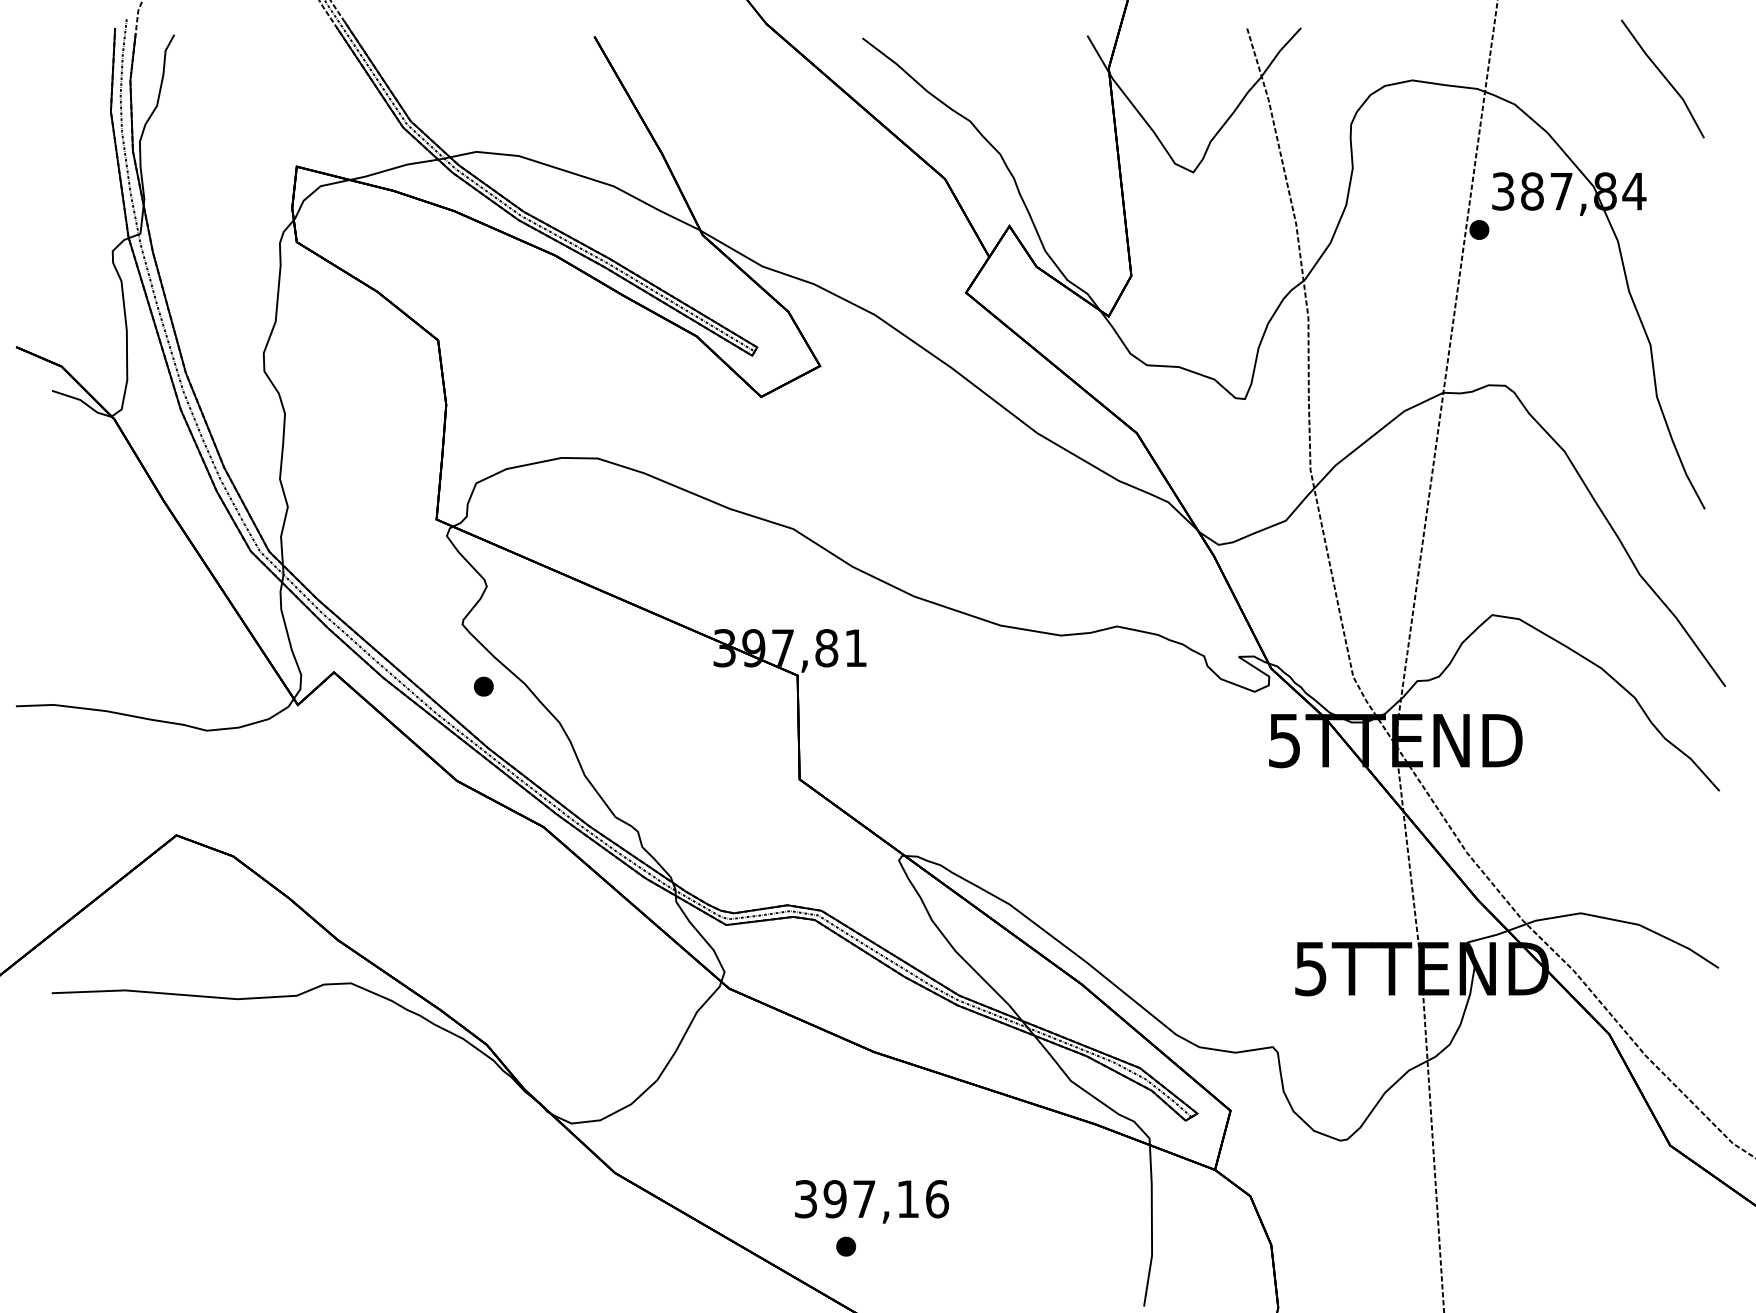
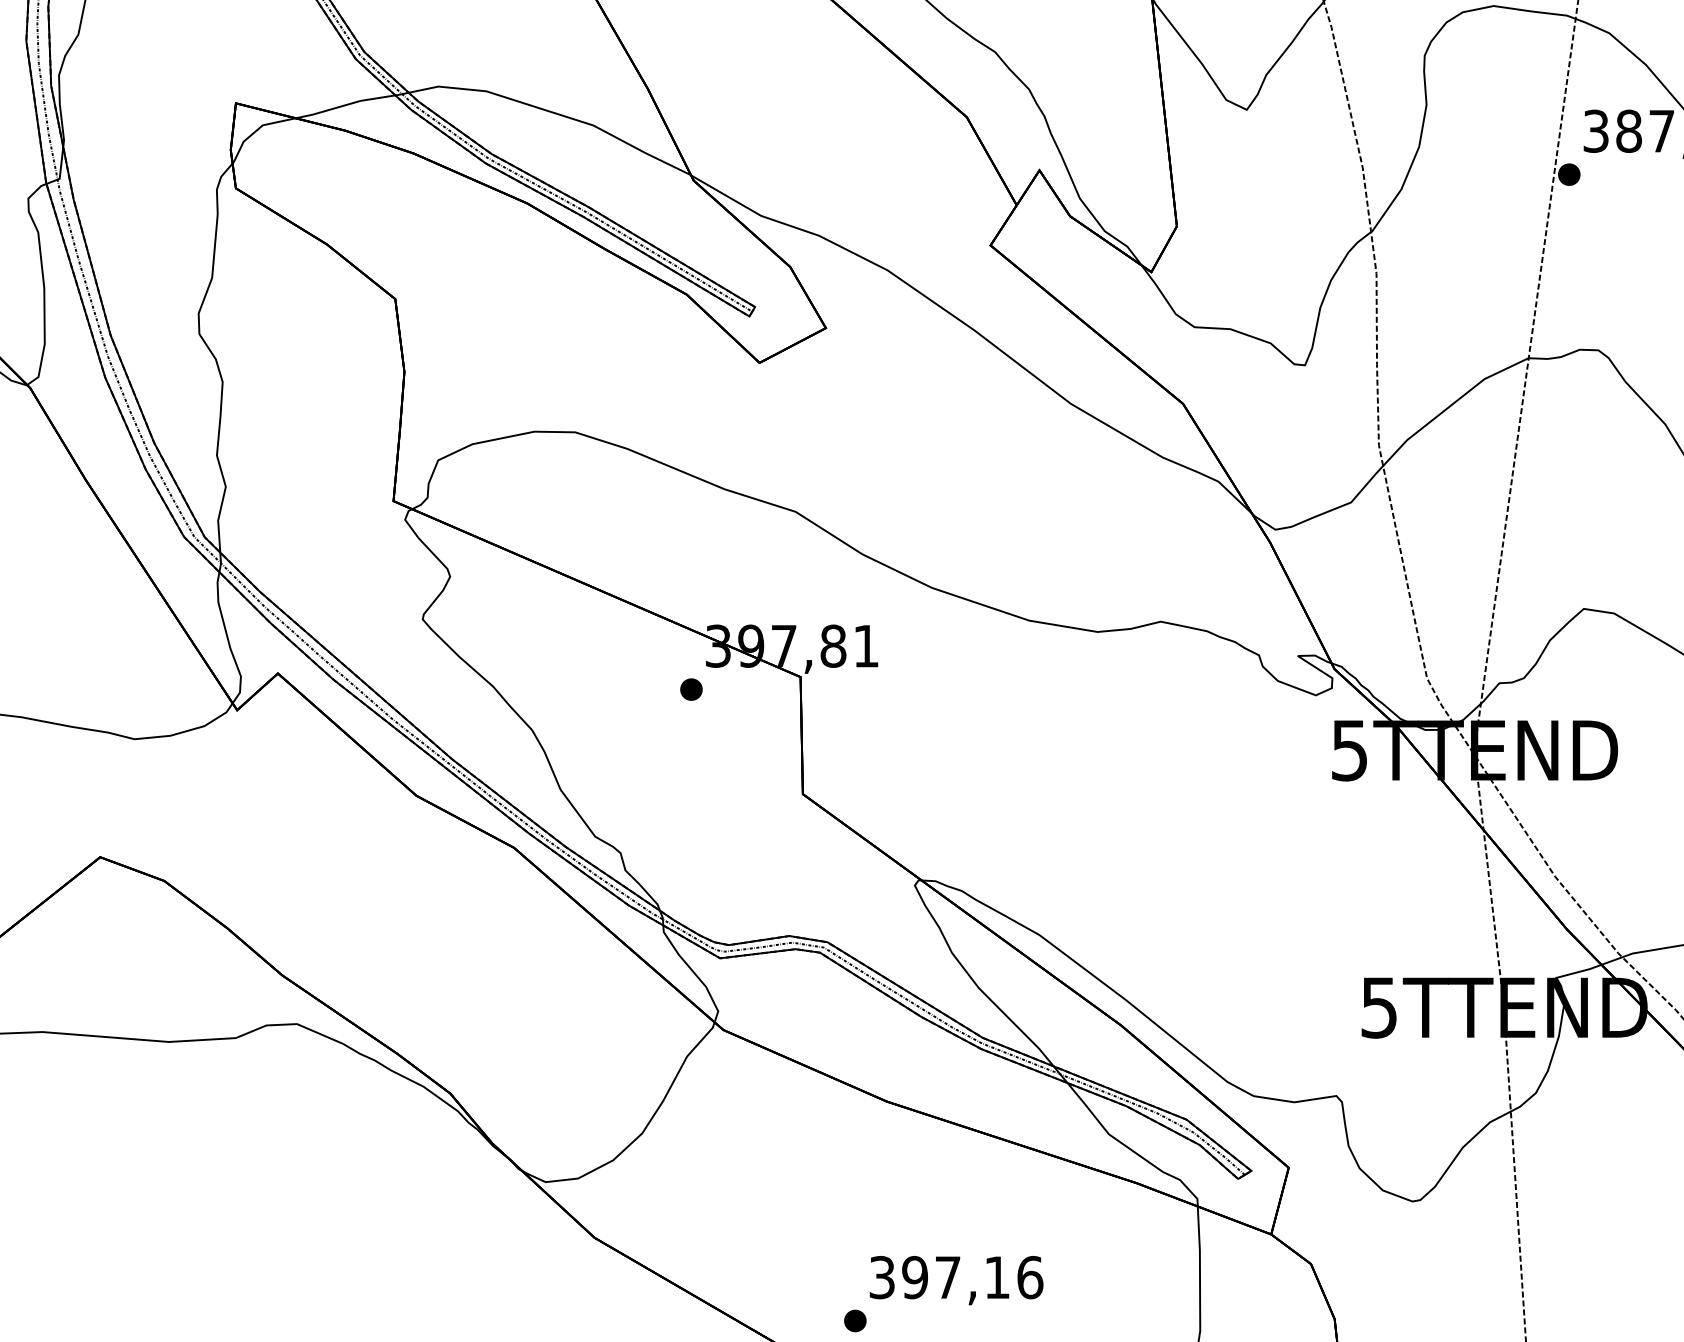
part: (483, 686) -> (691, 689), moved
text: (871, 1201) -> (956, 1280), moved

